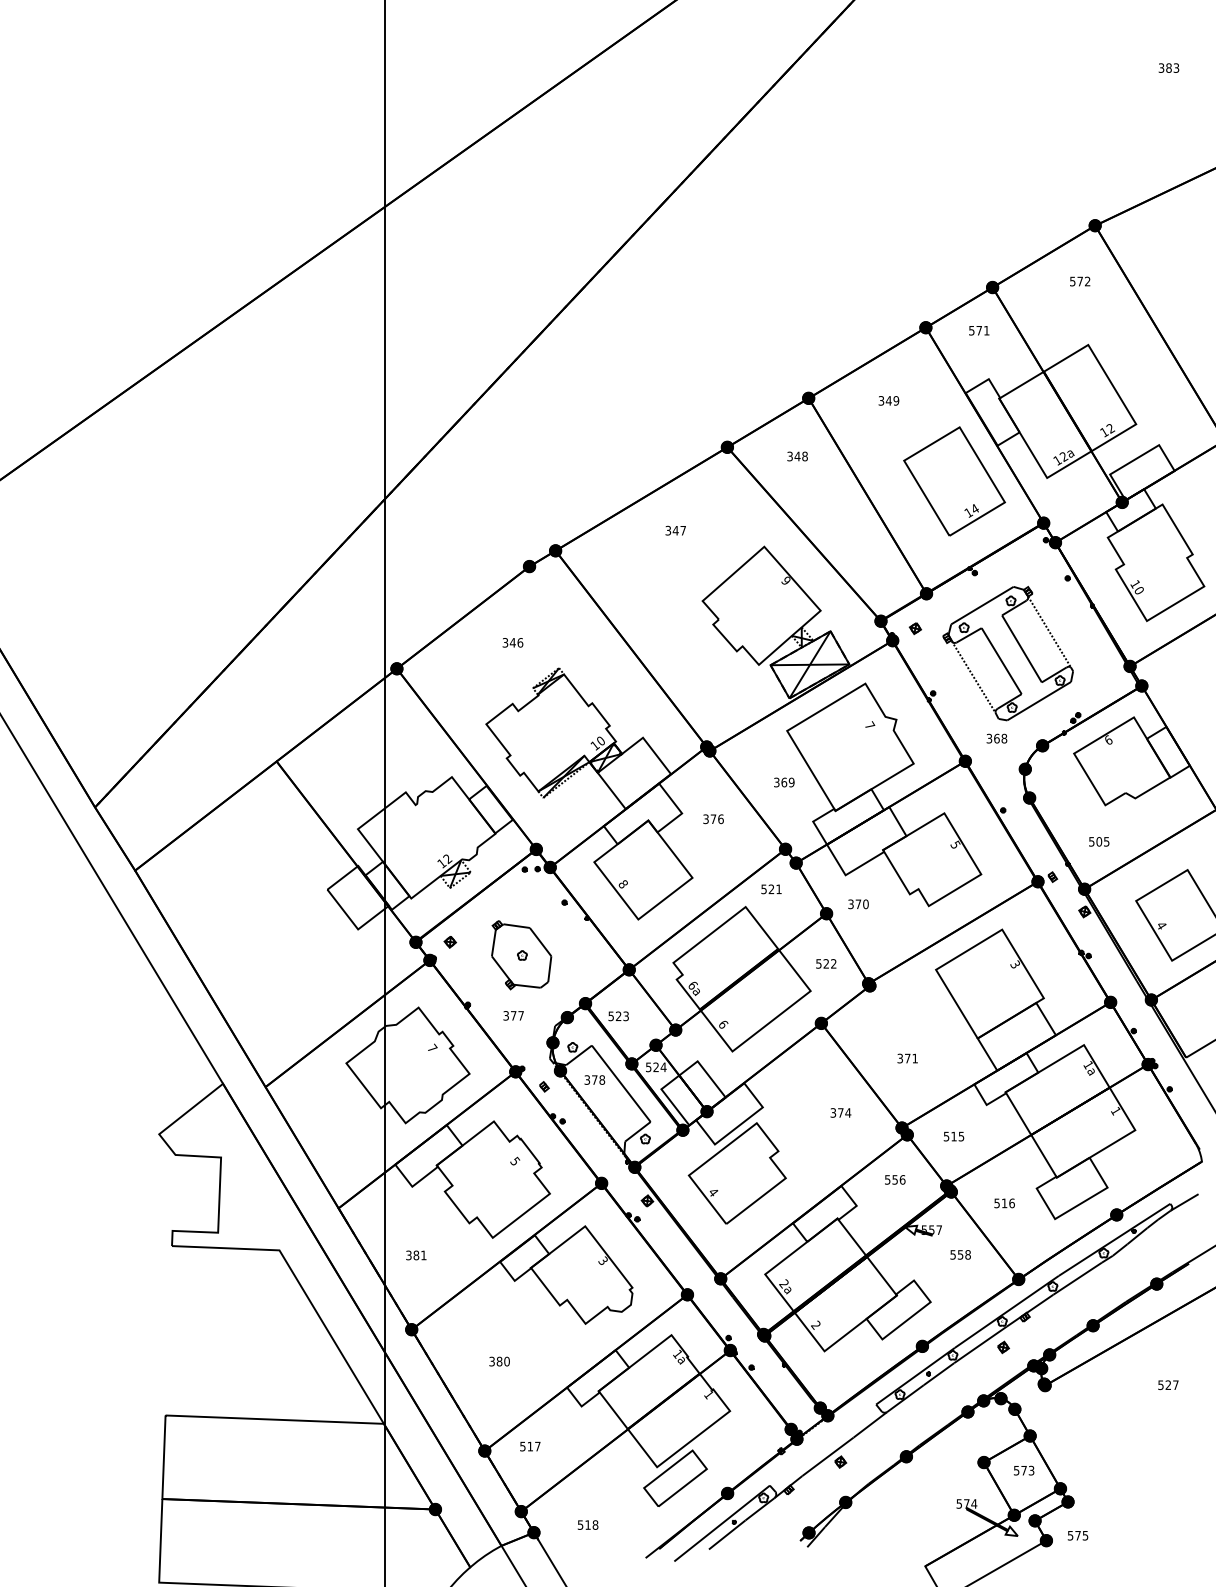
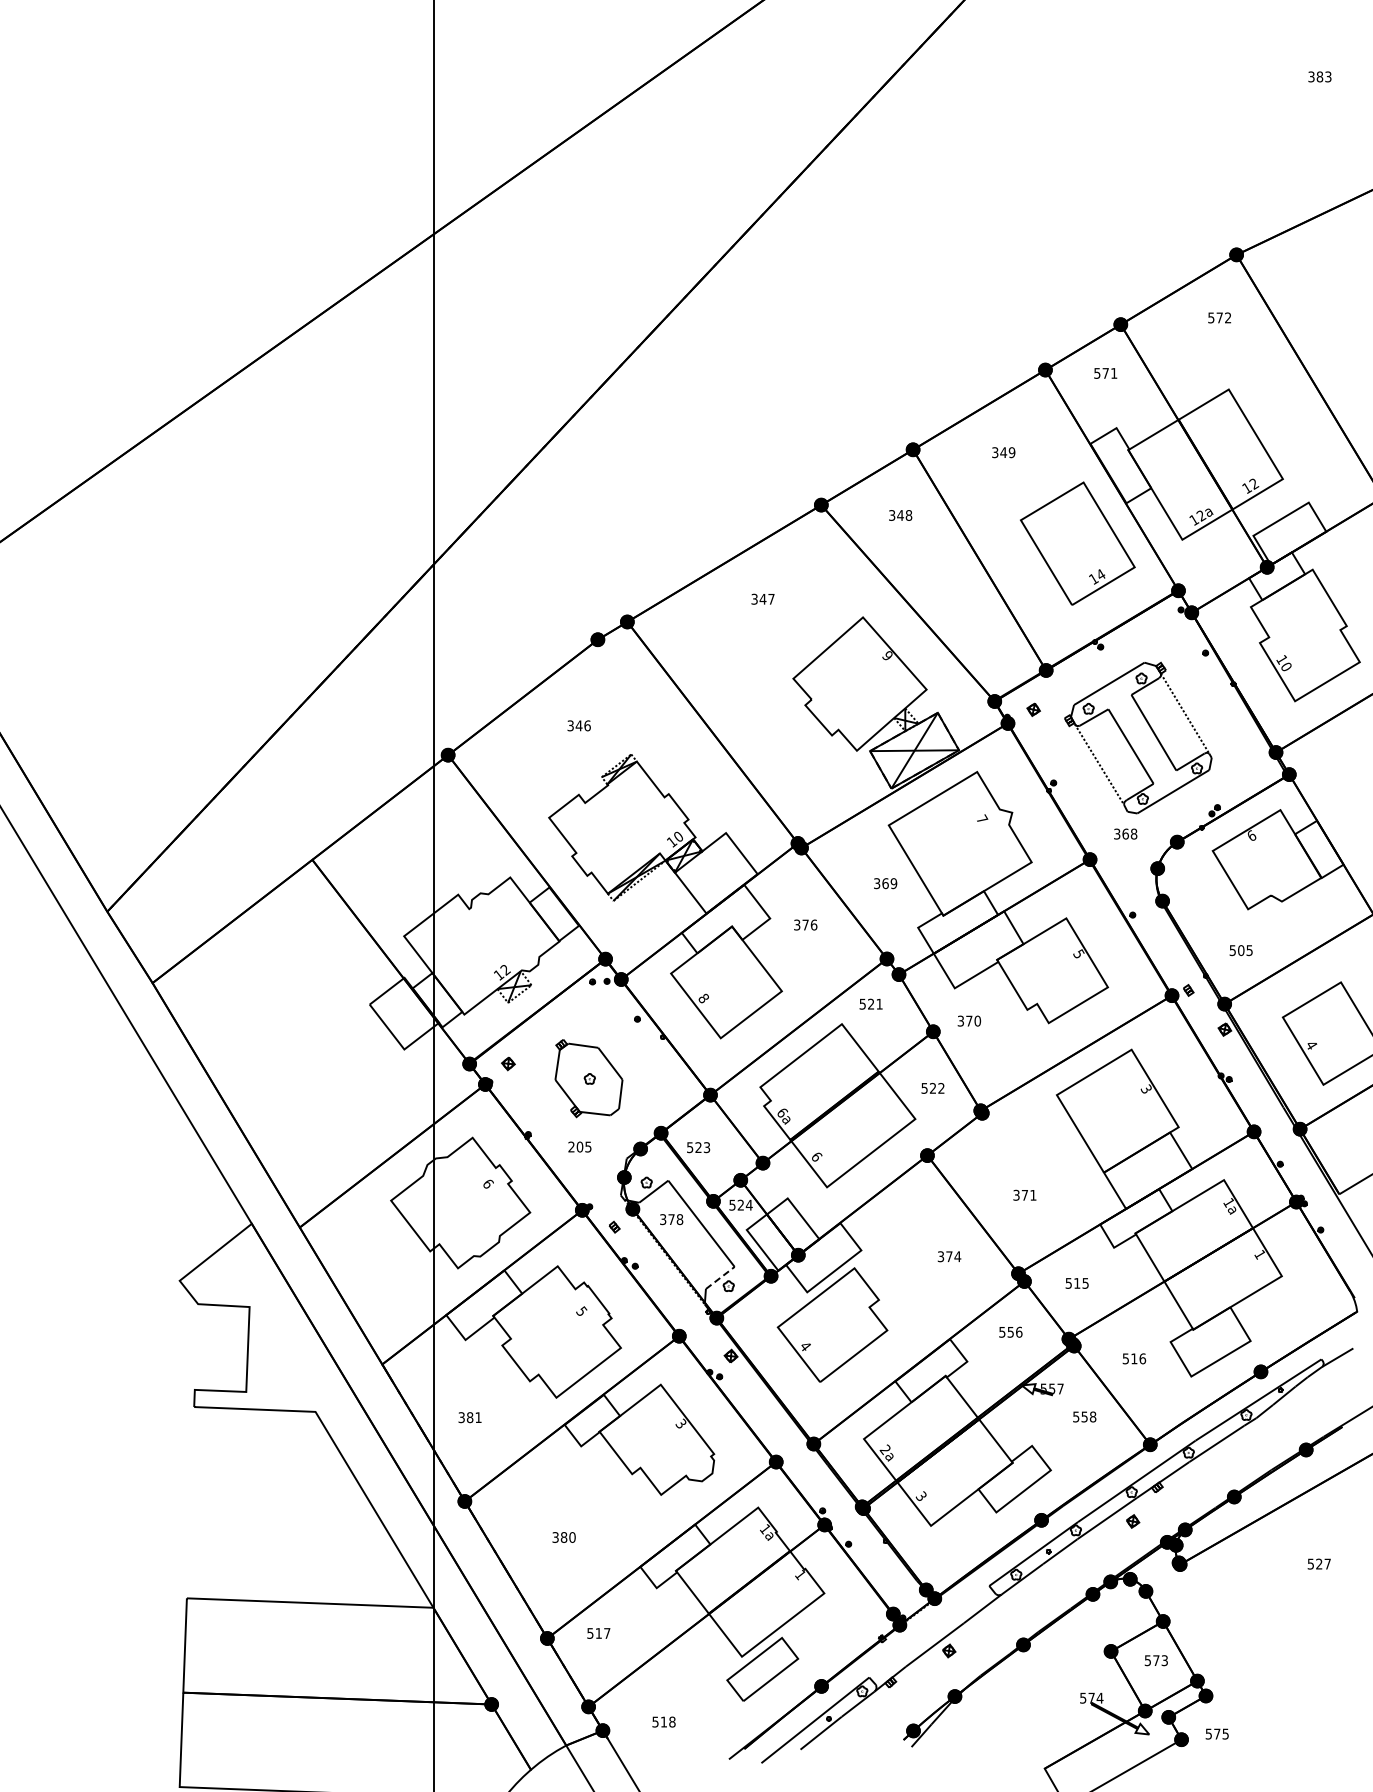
text: (513, 1015) -> (579, 1146), 377 -> 205
text: (432, 1048) -> (488, 1183), 7 -> 6
line: (638, 1131) -> (720, 1277), solid -> dashed
text: (815, 1325) -> (920, 1496), 2 -> 3

